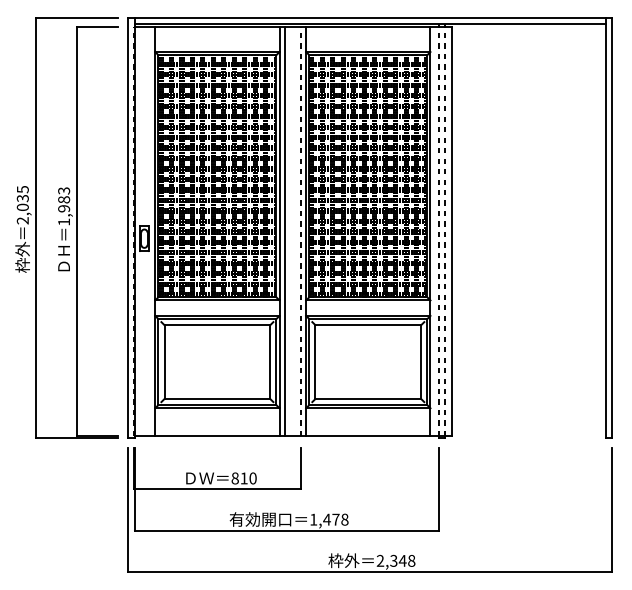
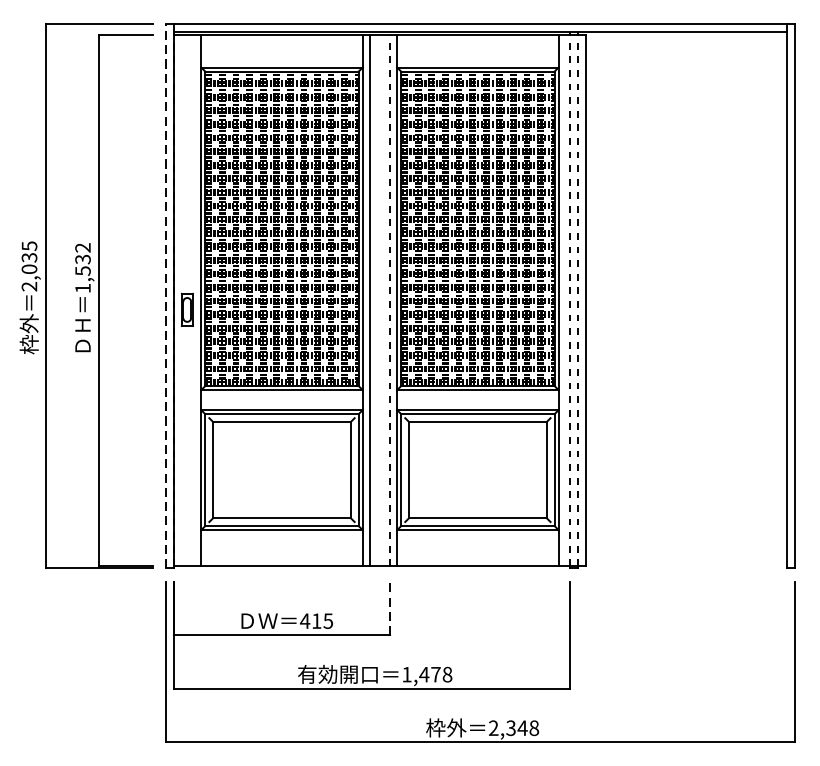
text: (64, 199) -> (83, 259), 1,983 -> 1,532
line: (128, 227) -> (166, 295), solid -> dashed
line: (300, 468) -> (389, 608), solid -> dashed
text: (243, 478) -> (315, 621), 810 -> 415

